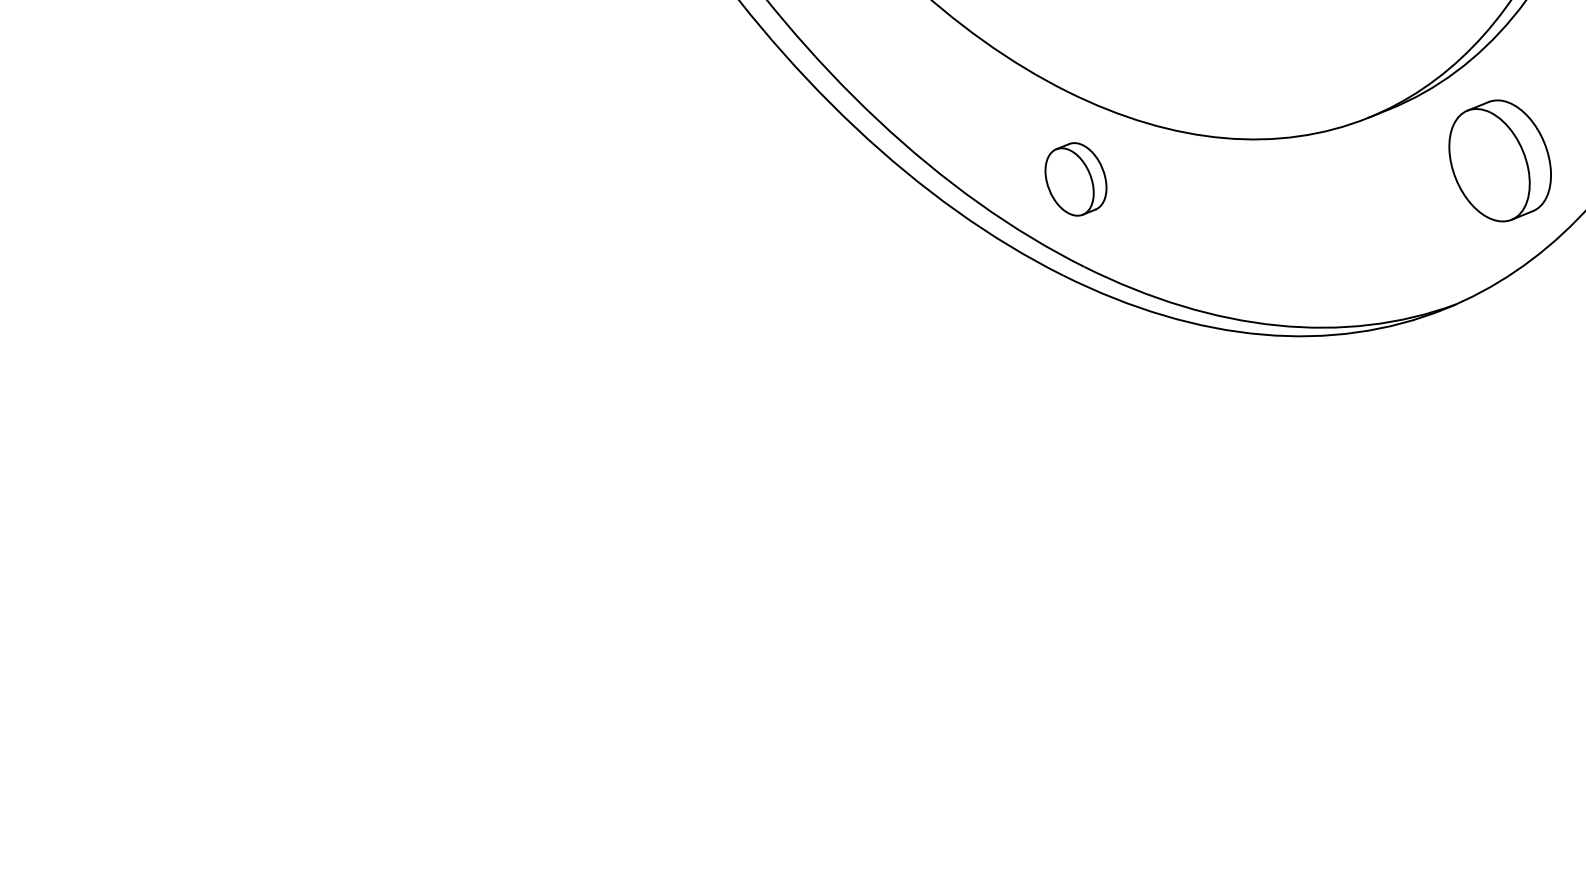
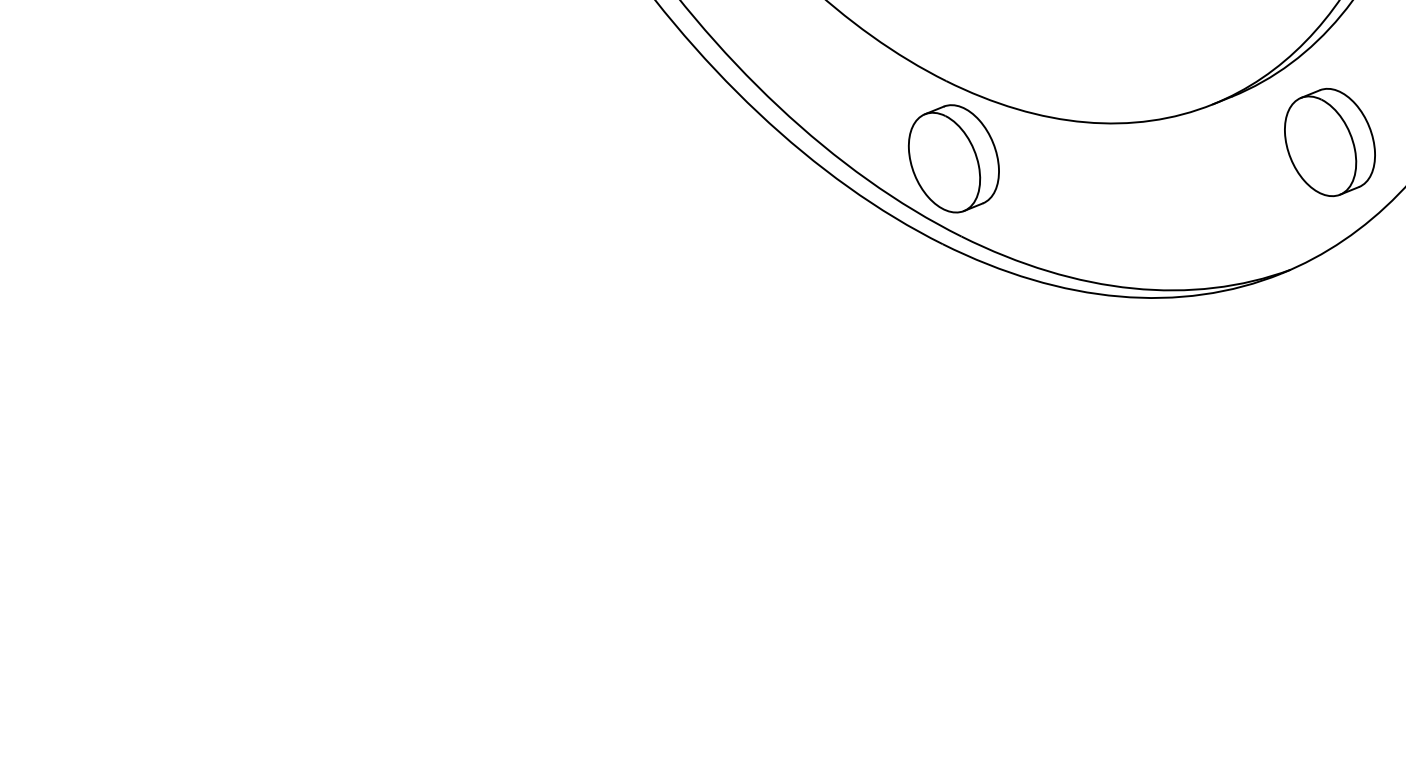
part: (1075, 179) -> (953, 158), size x1.67

